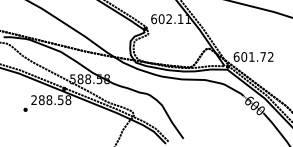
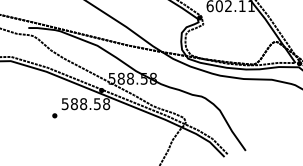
text: (33, 100) -> (64, 104), 288.58 -> 588.58

